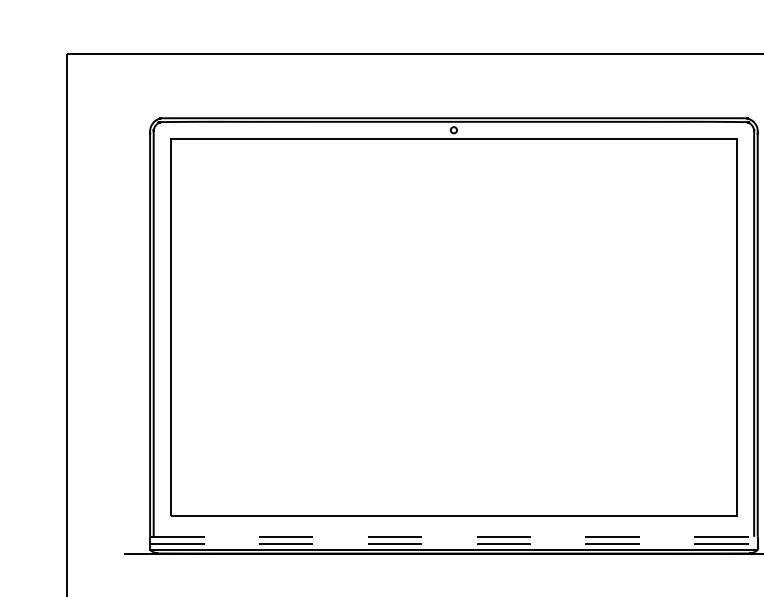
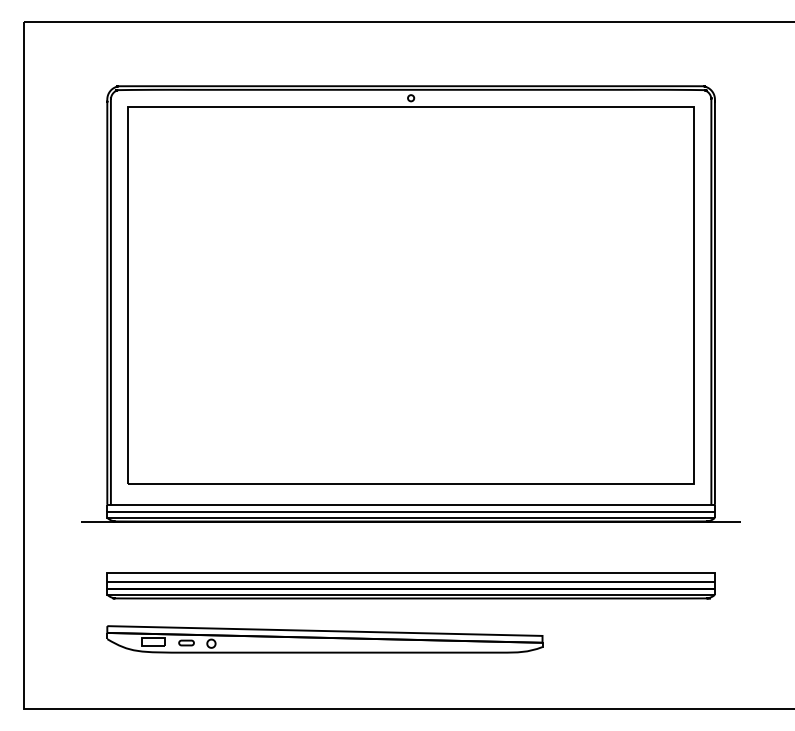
line: (454, 536) -> (411, 504), dashed -> solid
line: (454, 543) -> (411, 511), dashed -> solid

